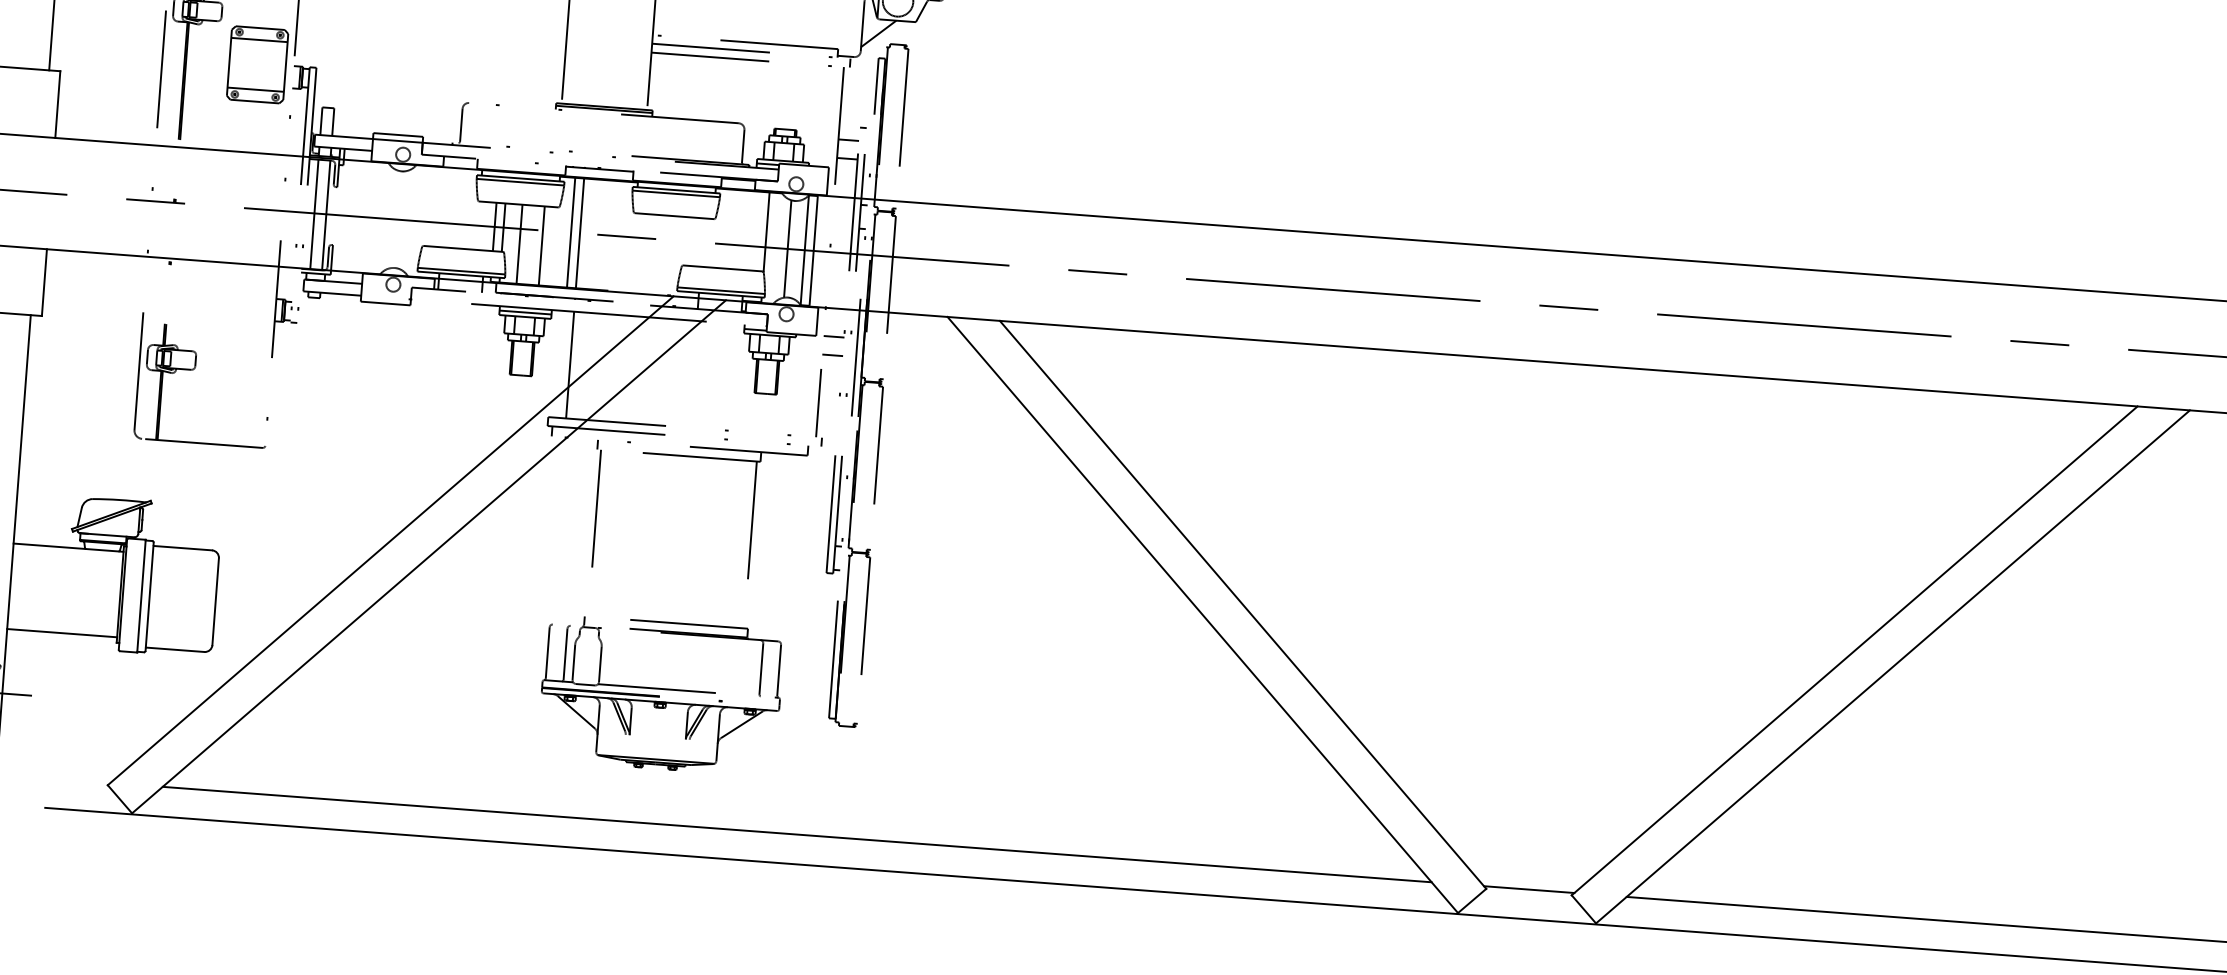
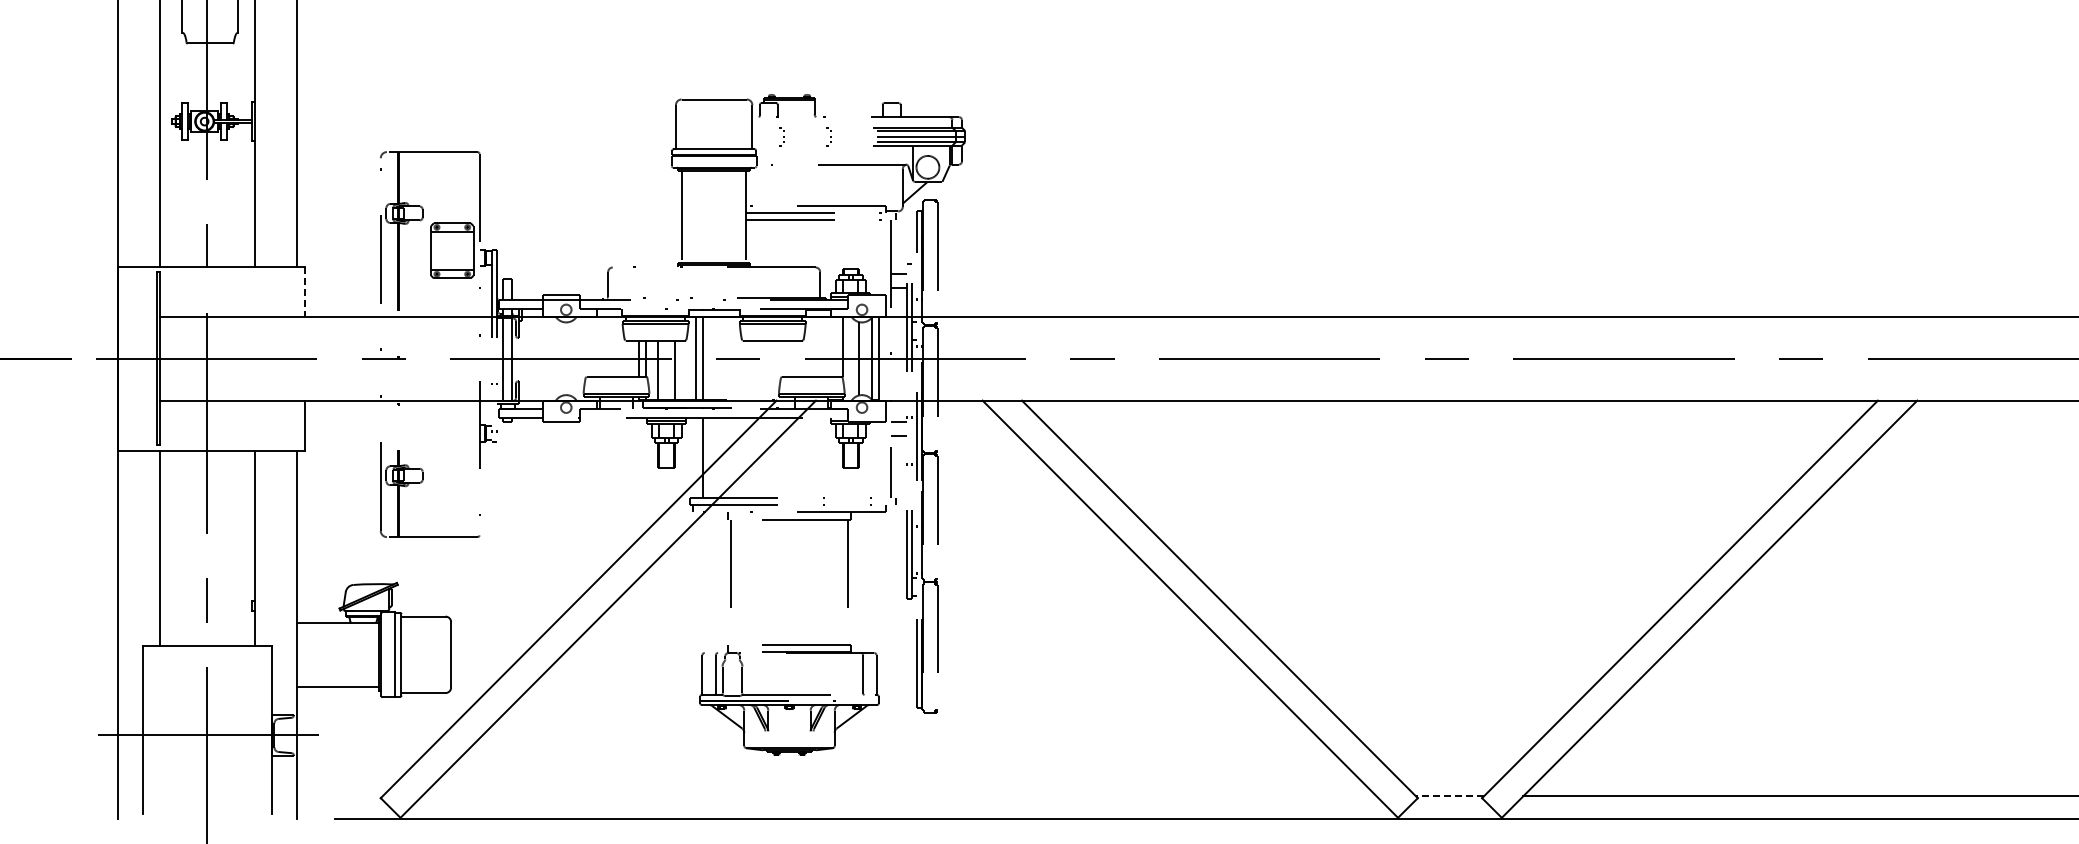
line: (58, 105) -> (305, 292), solid -> dashed
line: (797, 834) -> (899, 796), removed
line: (1528, 889) -> (1449, 796), solid -> dashed

